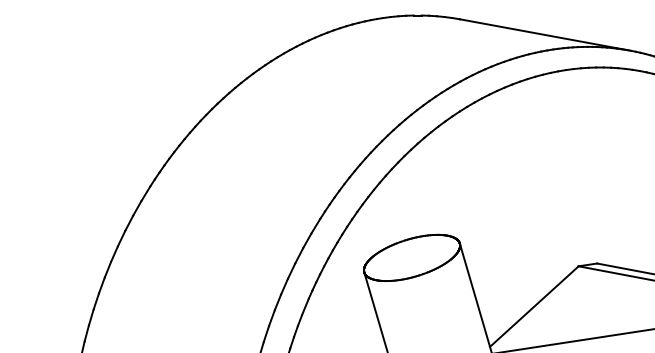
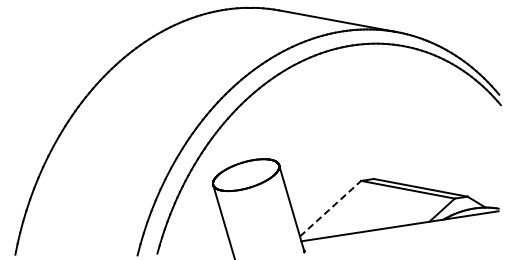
line: (534, 306) -> (330, 208), solid -> dashed

